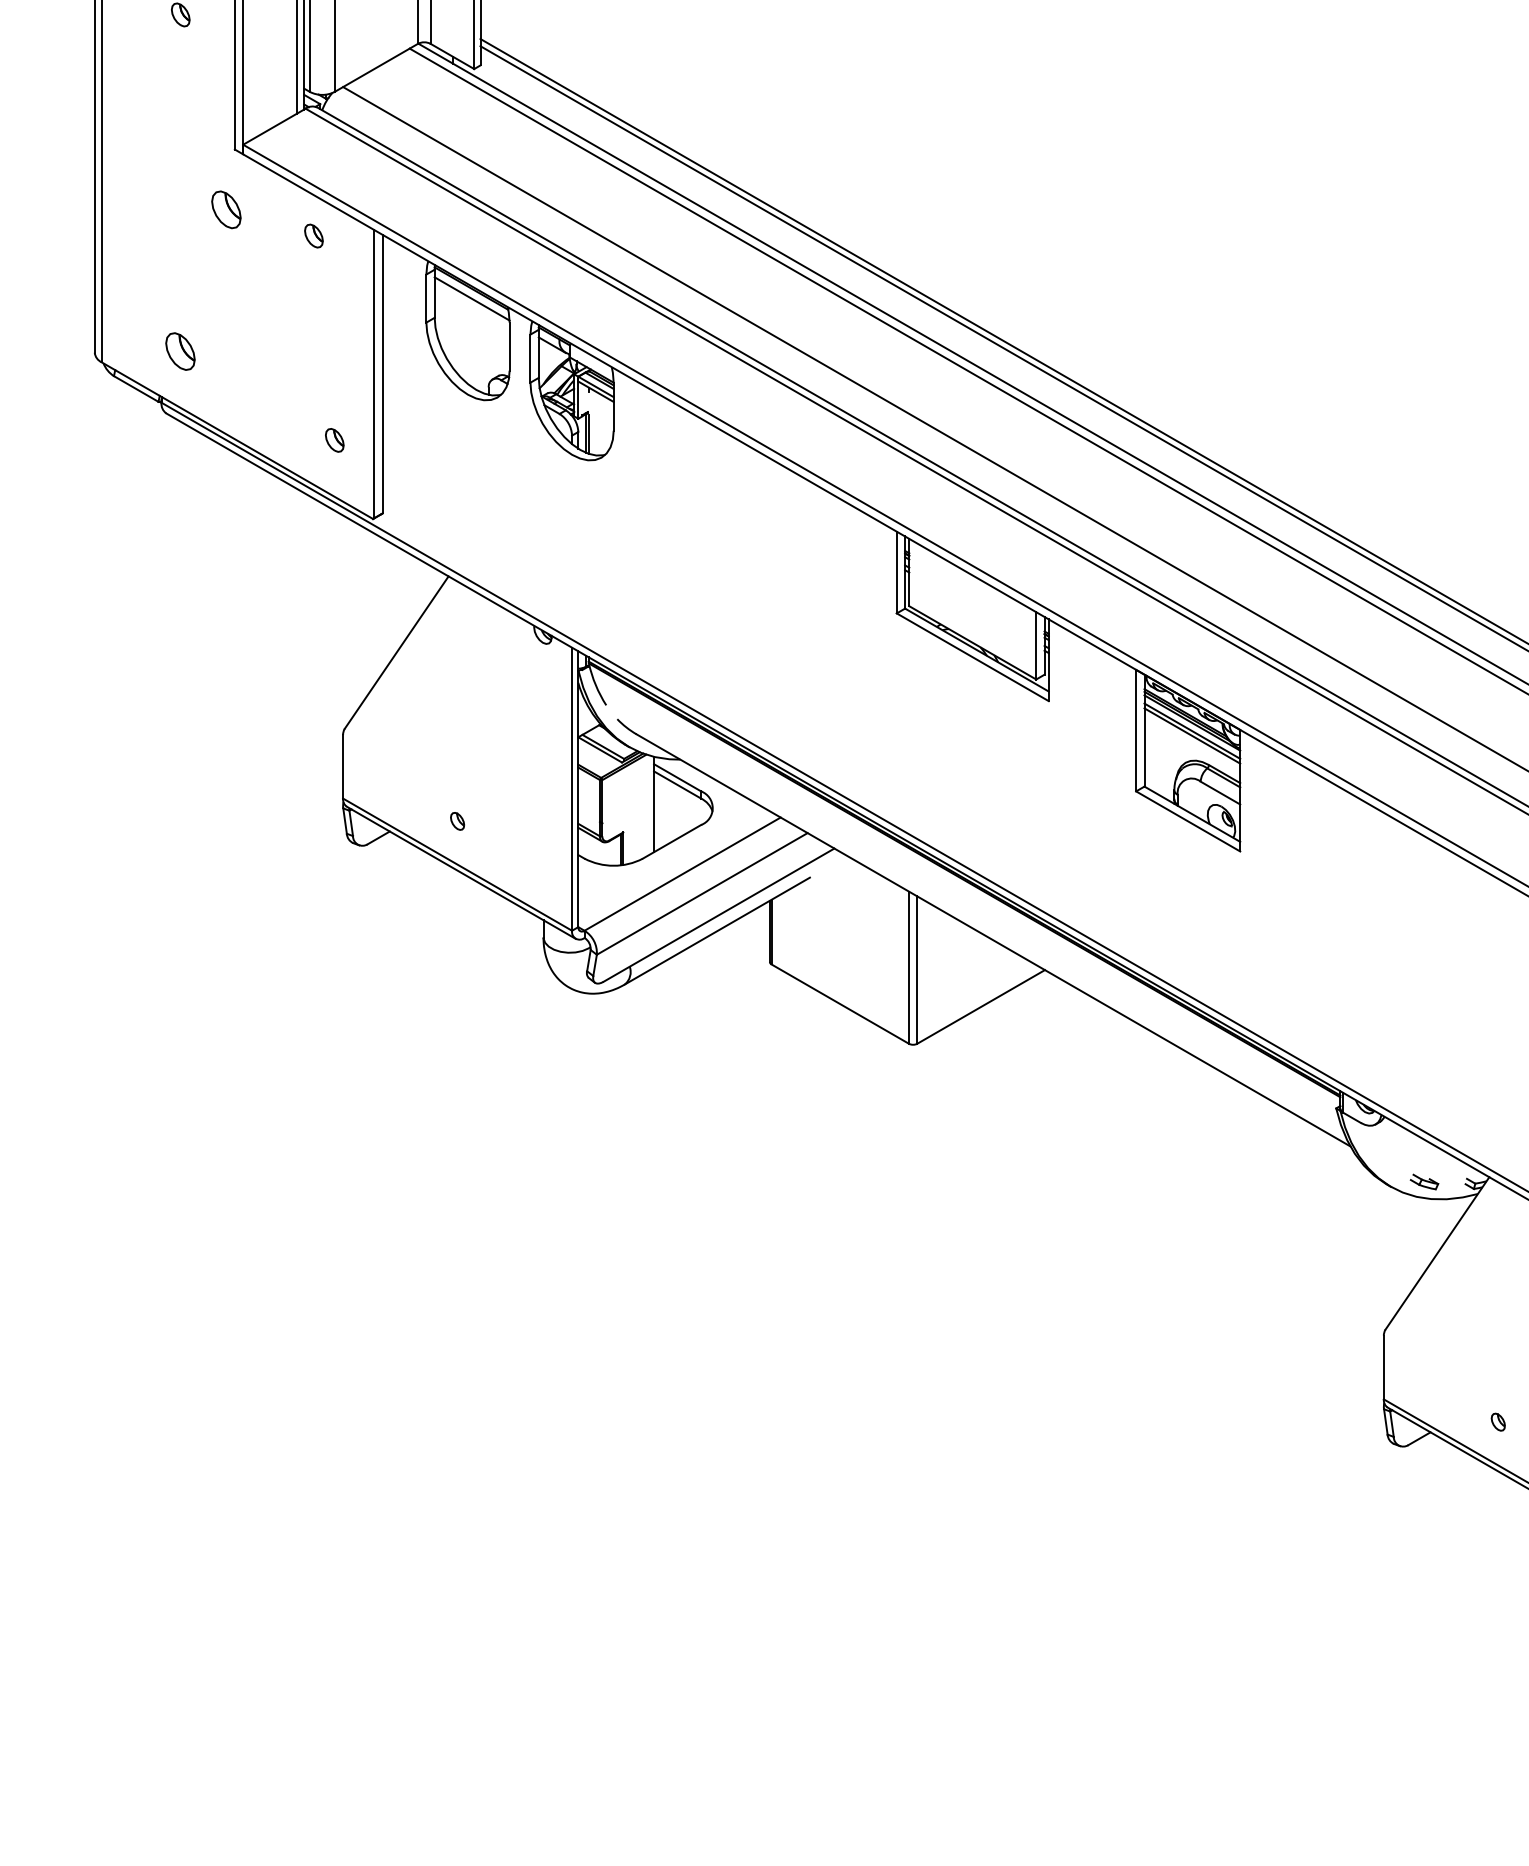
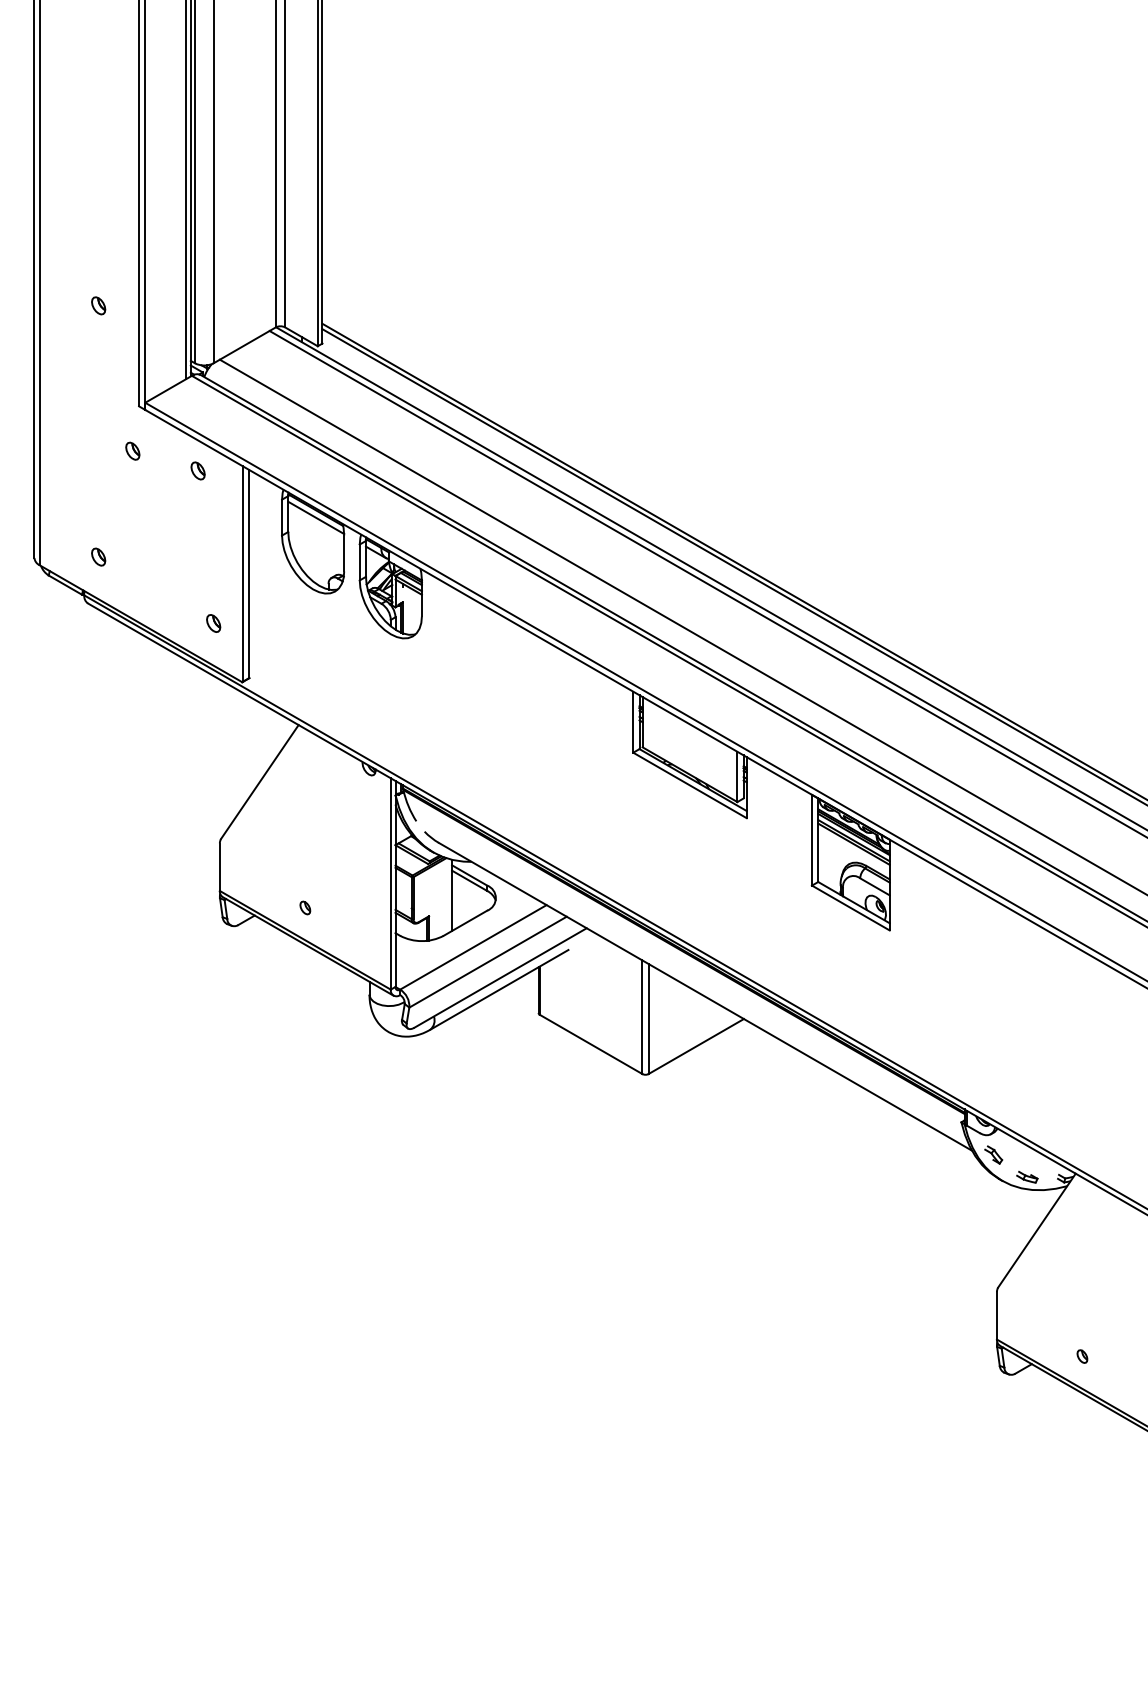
part: (226, 208) -> (132, 450), size x0.62
part: (180, 350) -> (98, 556), size x0.62
part: (1379, 1151) -> (993, 1154), added

